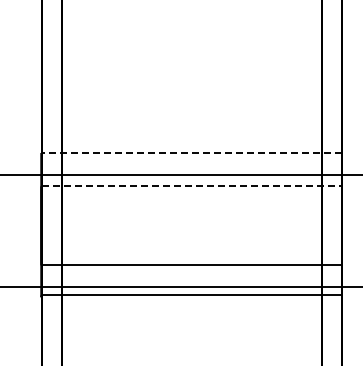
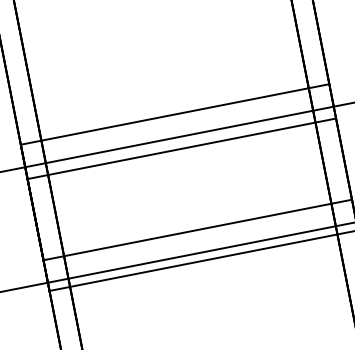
line: (191, 152) -> (174, 113), dashed -> solid
line: (192, 186) -> (182, 148), dashed -> solid

